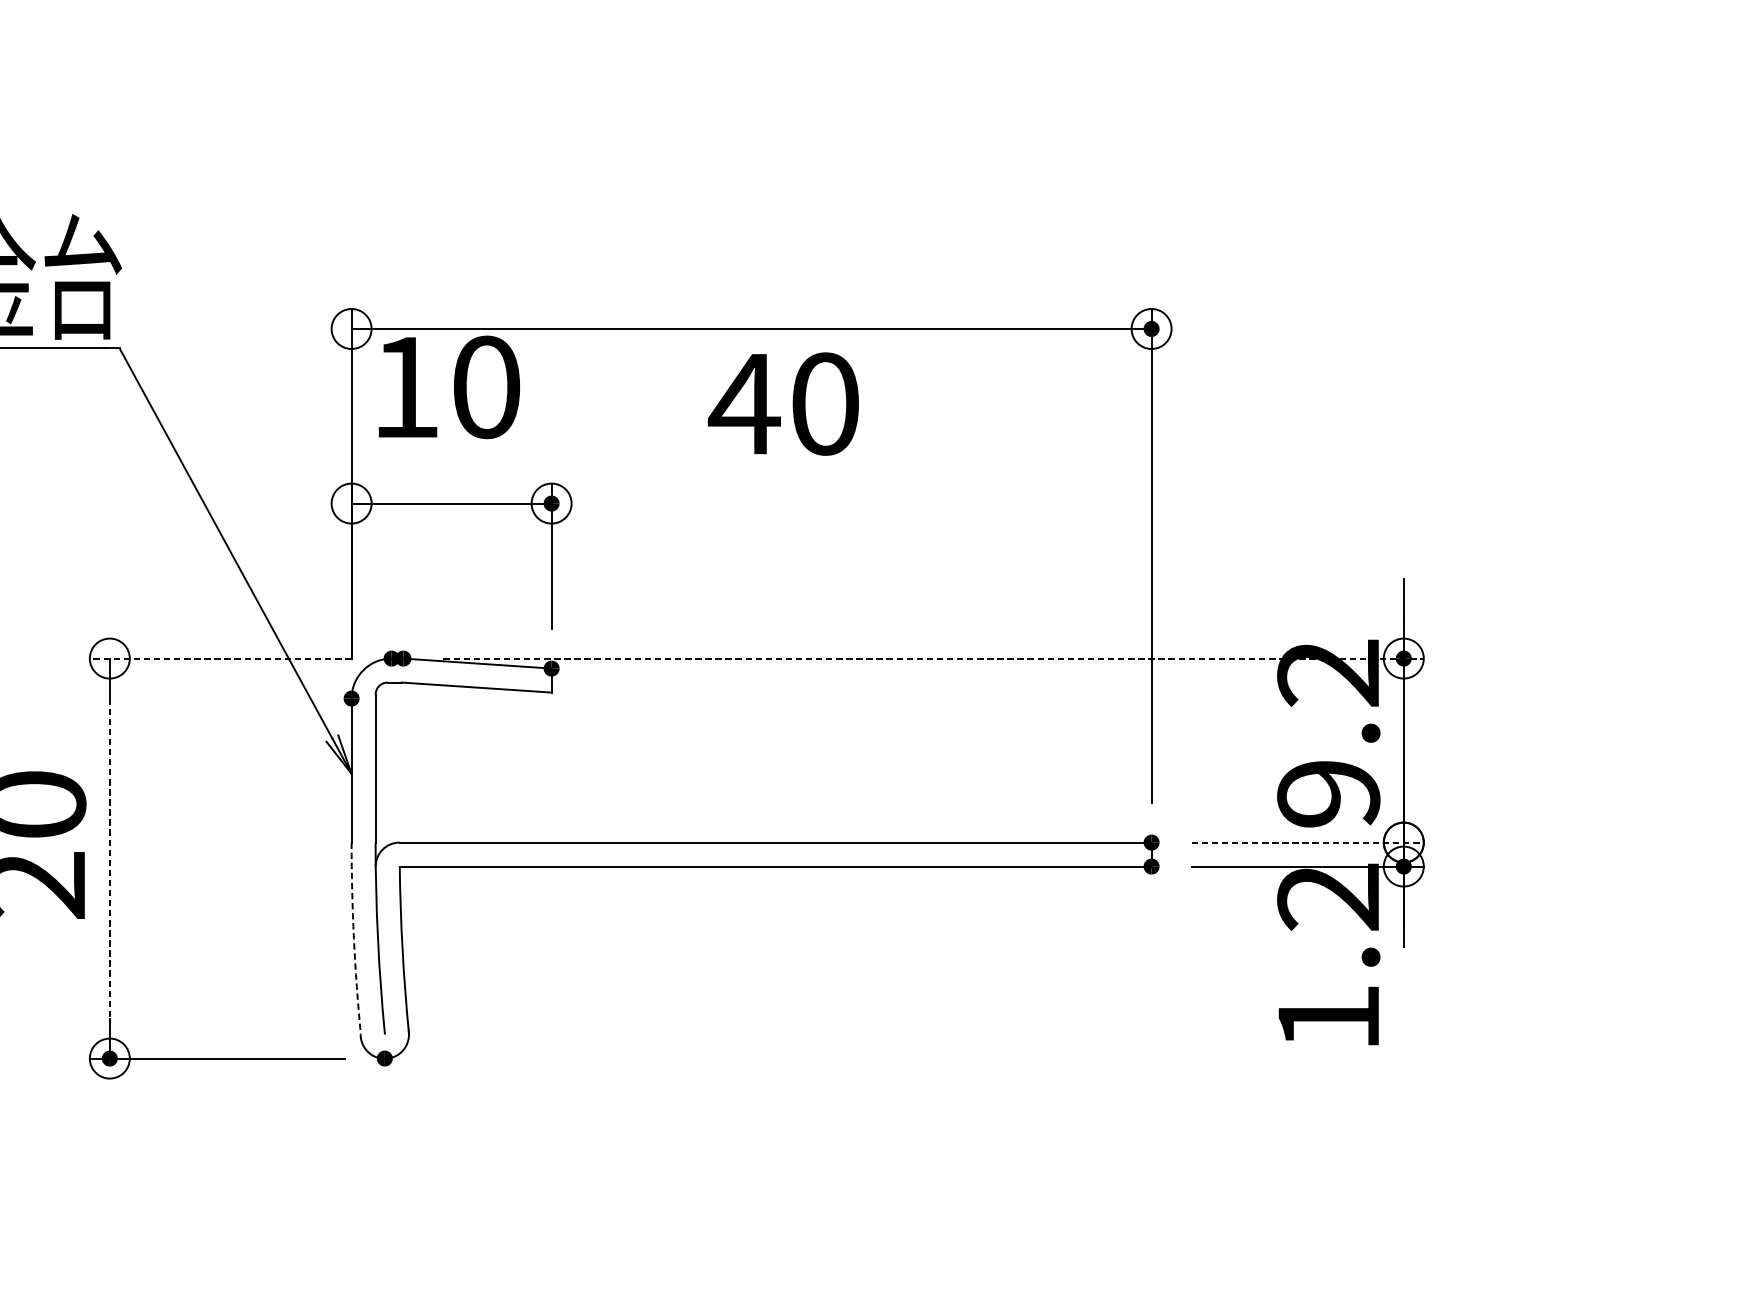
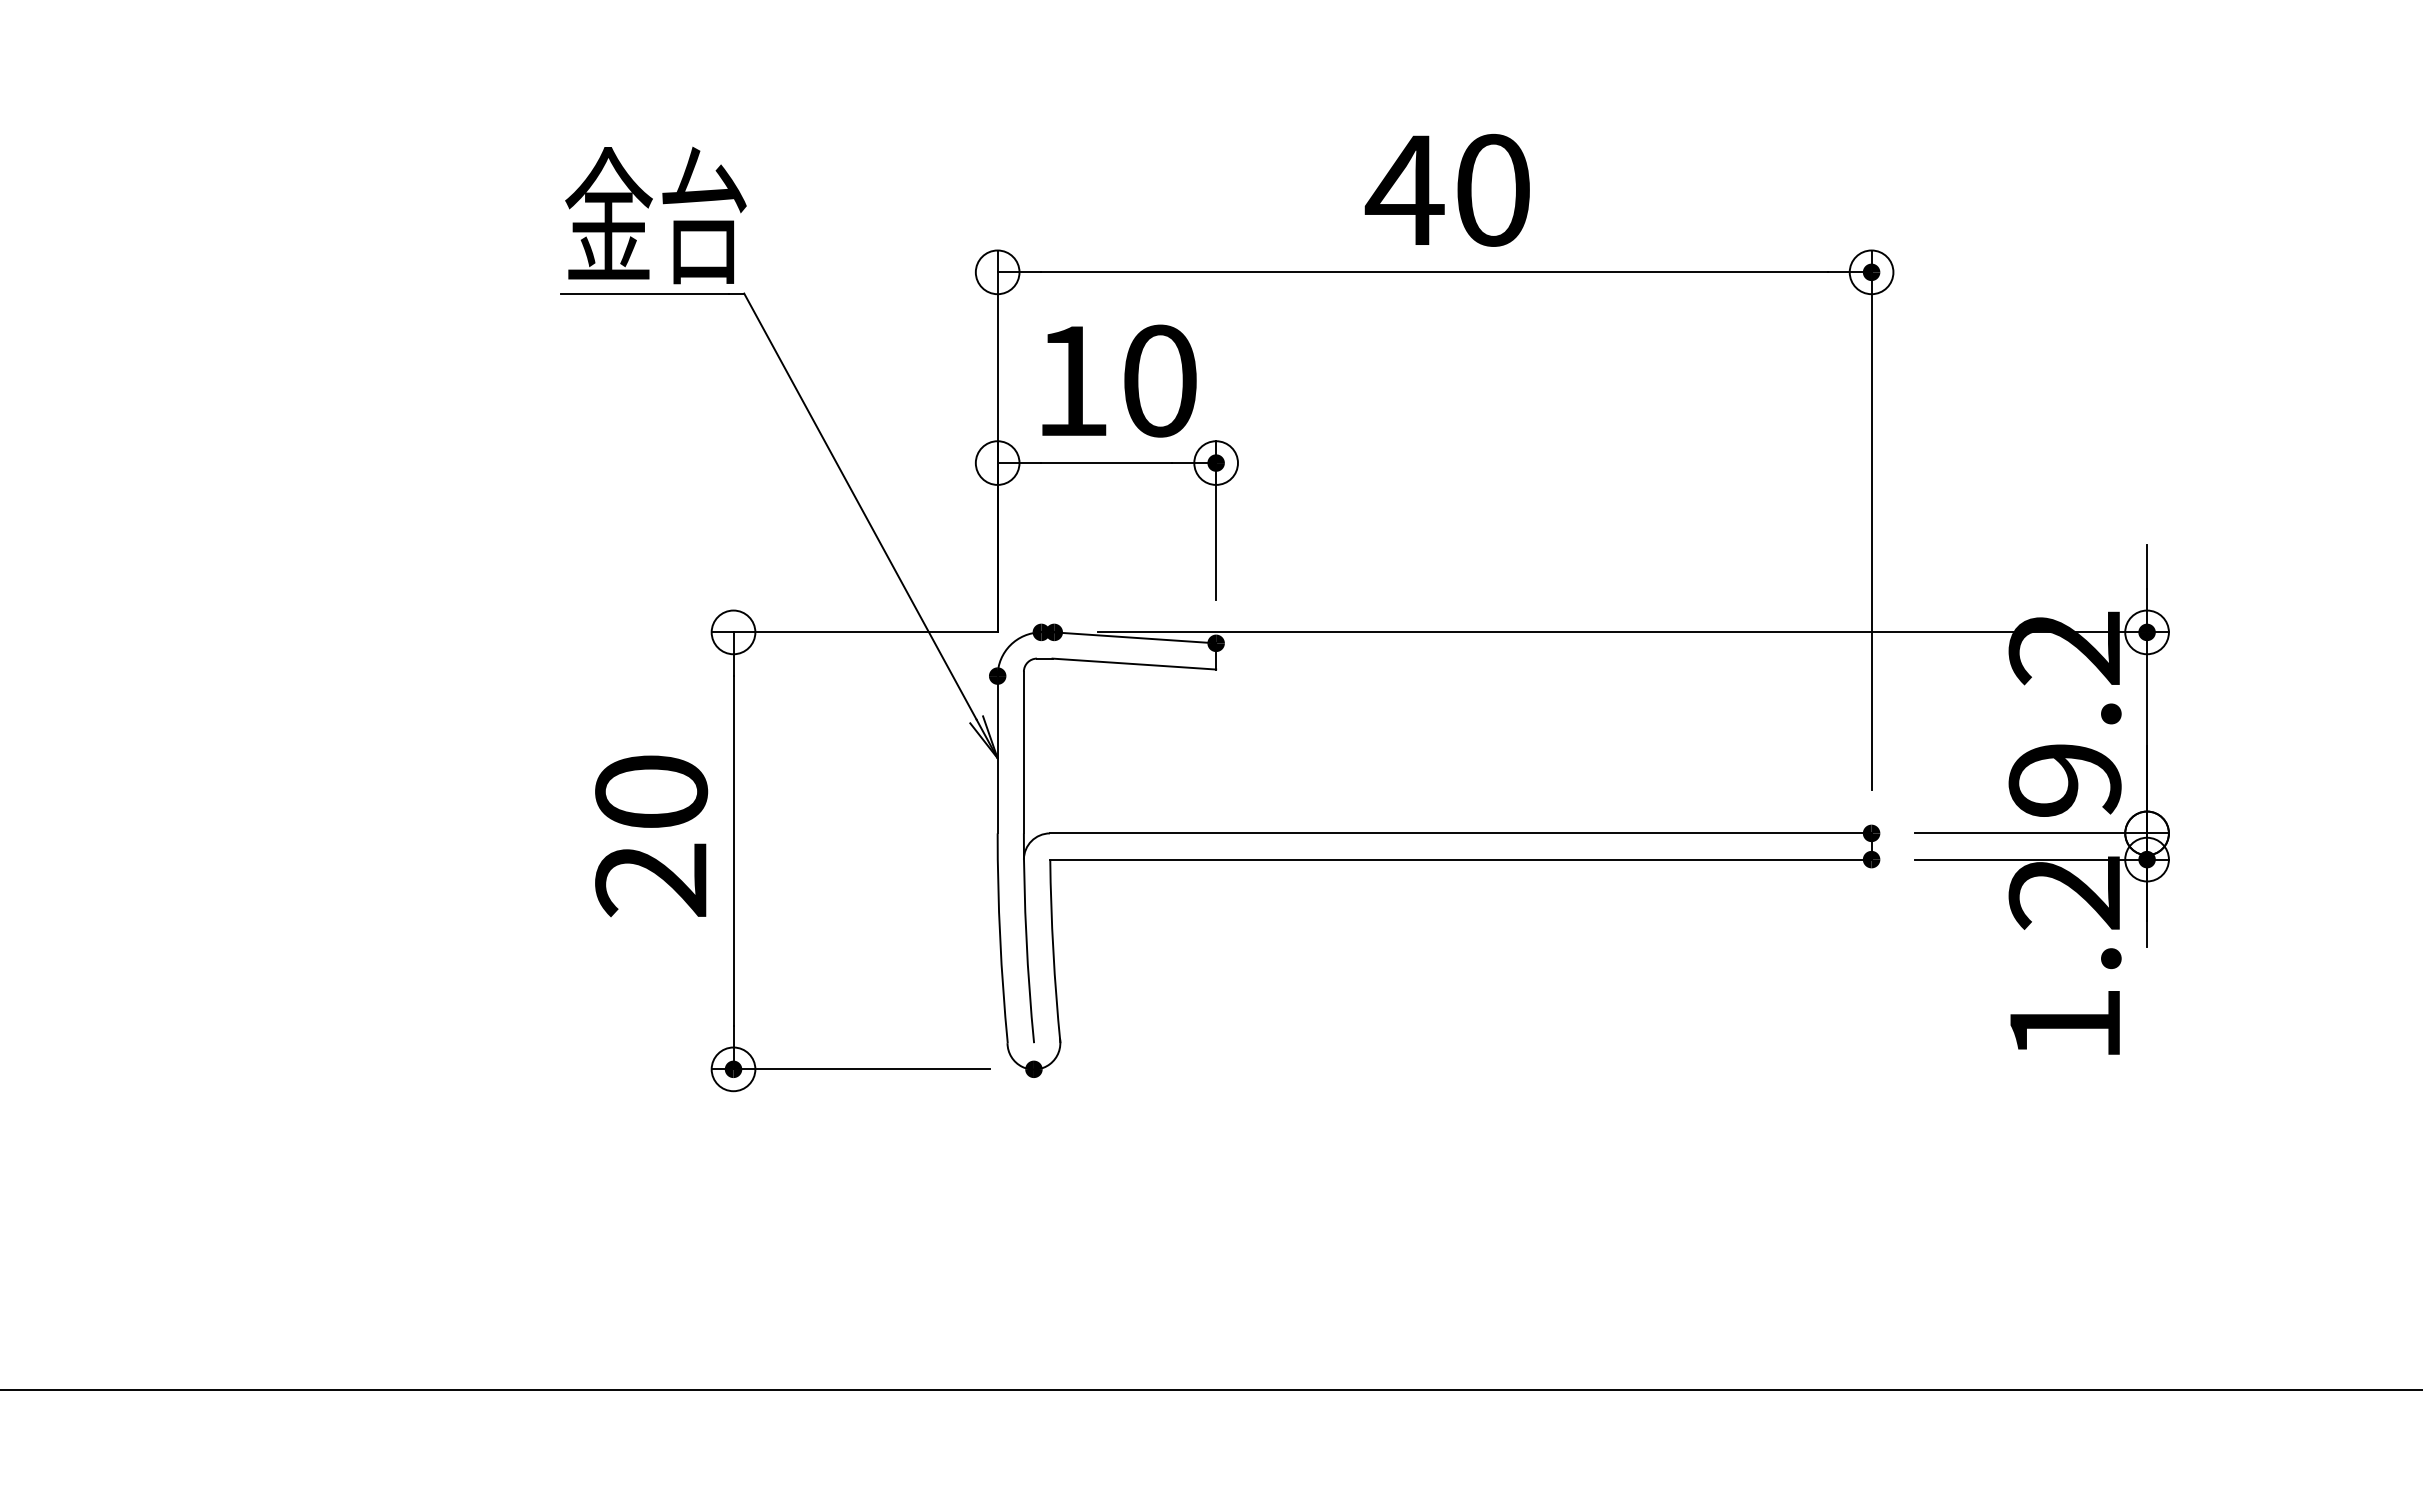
text: (449, 386) -> (1119, 380), moved
text: (782, 404) -> (1446, 190), moved
line: (220, 658) -> (854, 632), dashed -> solid
line: (933, 658) -> (1633, 632), dashed -> solid
line: (1308, 842) -> (2042, 833), dashed -> solid
line: (109, 858) -> (733, 850), dashed -> solid
arc: (354, 938) -> (1000, 938), dashed -> solid

